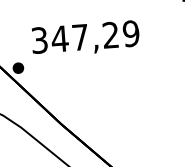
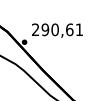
text: (85, 36) -> (57, 29), 347,29 -> 290,61

